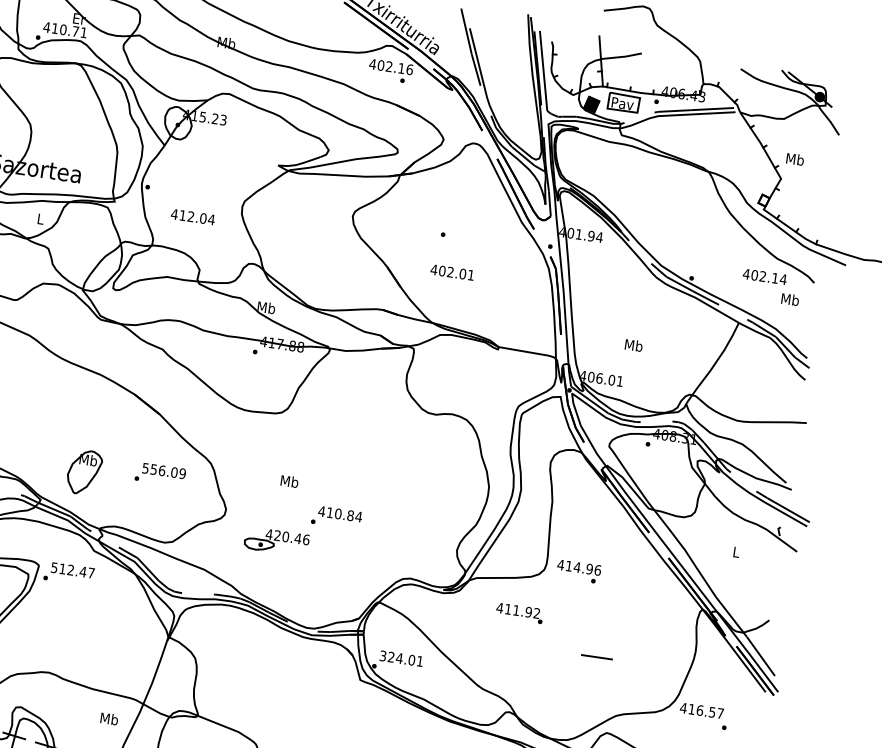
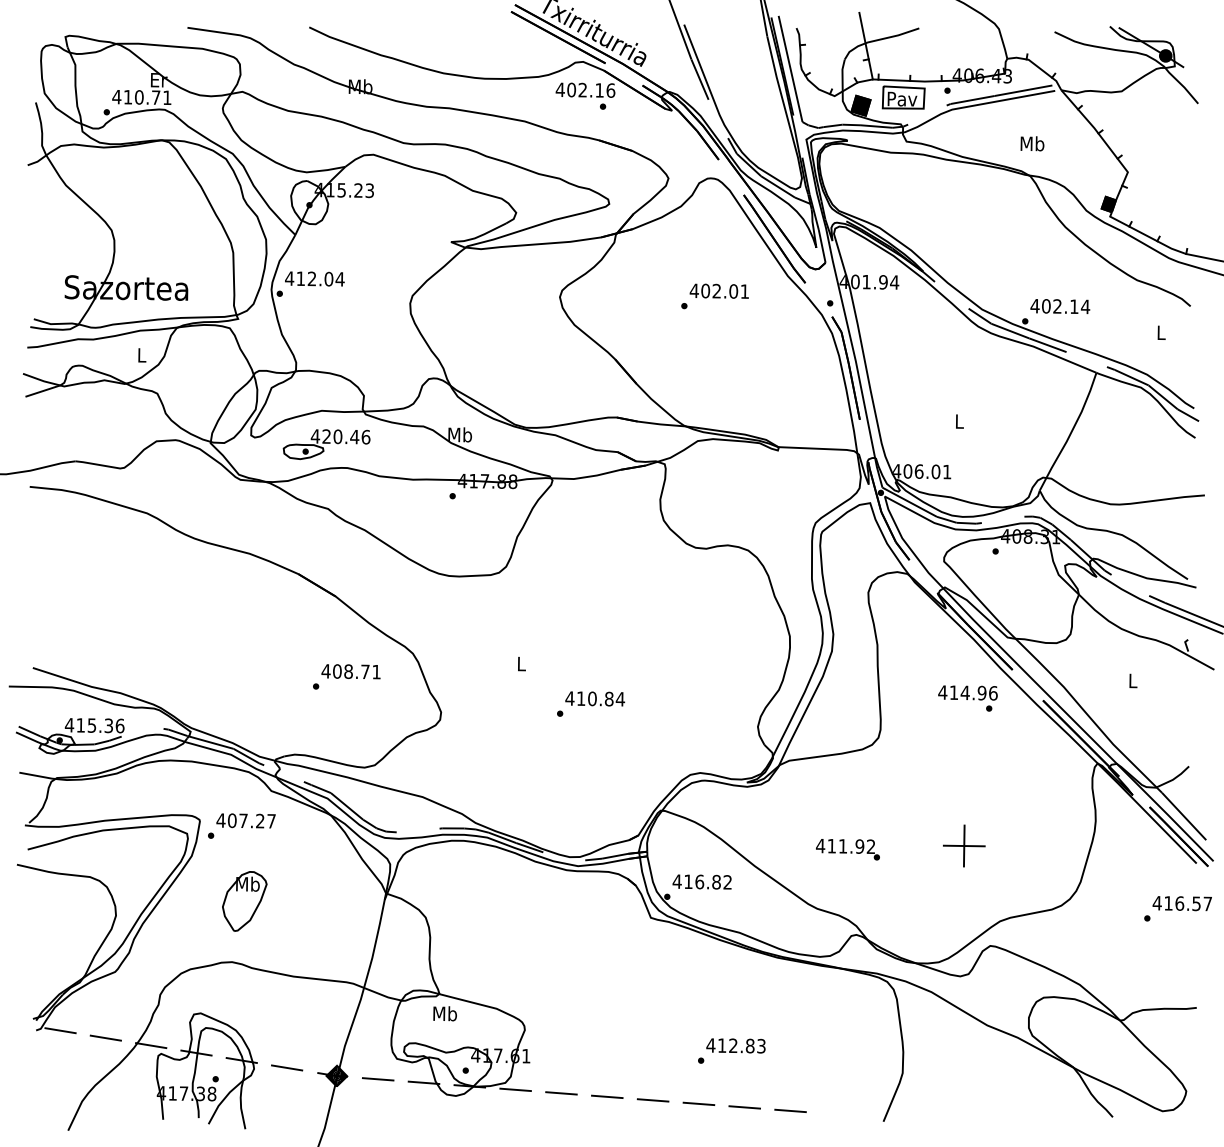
text: (795, 159) -> (1032, 143), moved
fill: (763, 200) -> (1108, 204), added
text: (192, 216) -> (314, 278), moved
text: (451, 271) -> (718, 290), moved
text: (765, 276) -> (1060, 306), moved
text: (790, 299) -> (1161, 332), Mb -> L
text: (633, 345) -> (959, 421), Mb -> L
text: (163, 470) -> (350, 671), 556.09 -> 408.71
part: (84, 472) -> (244, 901), moved
text: (289, 481) -> (521, 663), Mb -> L
part: (276, 541) -> (326, 444), moved
text: (68, 569) -> (240, 820), 512.47 -> 407.27
text: (578, 571) -> (967, 698), moved
text: (519, 613) -> (847, 849), moved
line: (596, 656) -> (963, 845), added
text: (400, 658) -> (701, 881), 324.01 -> 416.82
text: (701, 710) -> (1181, 903), moved
text: (108, 718) -> (444, 1013), moved

